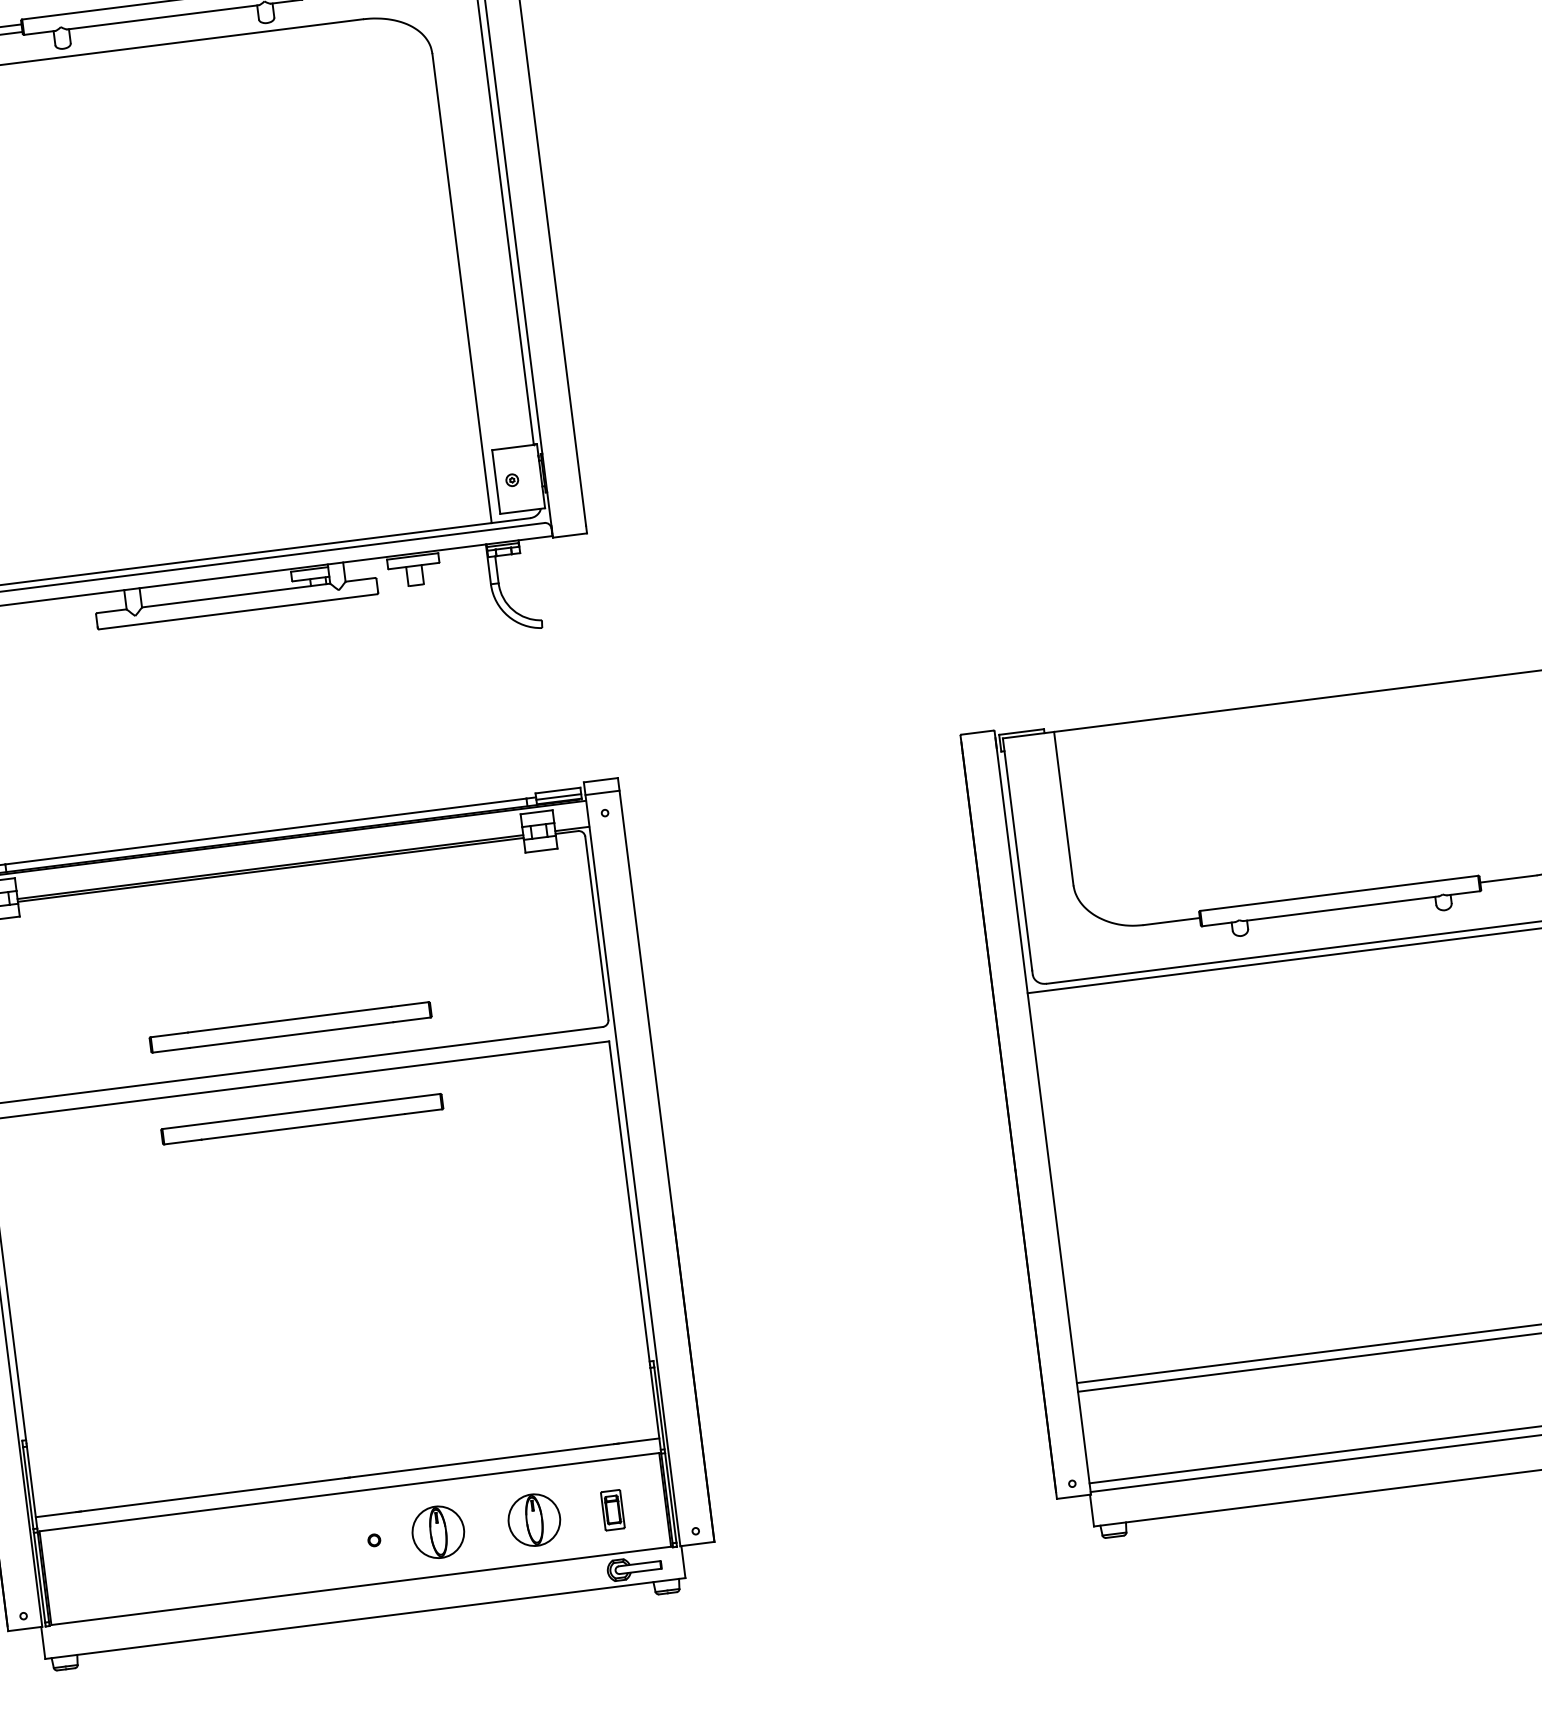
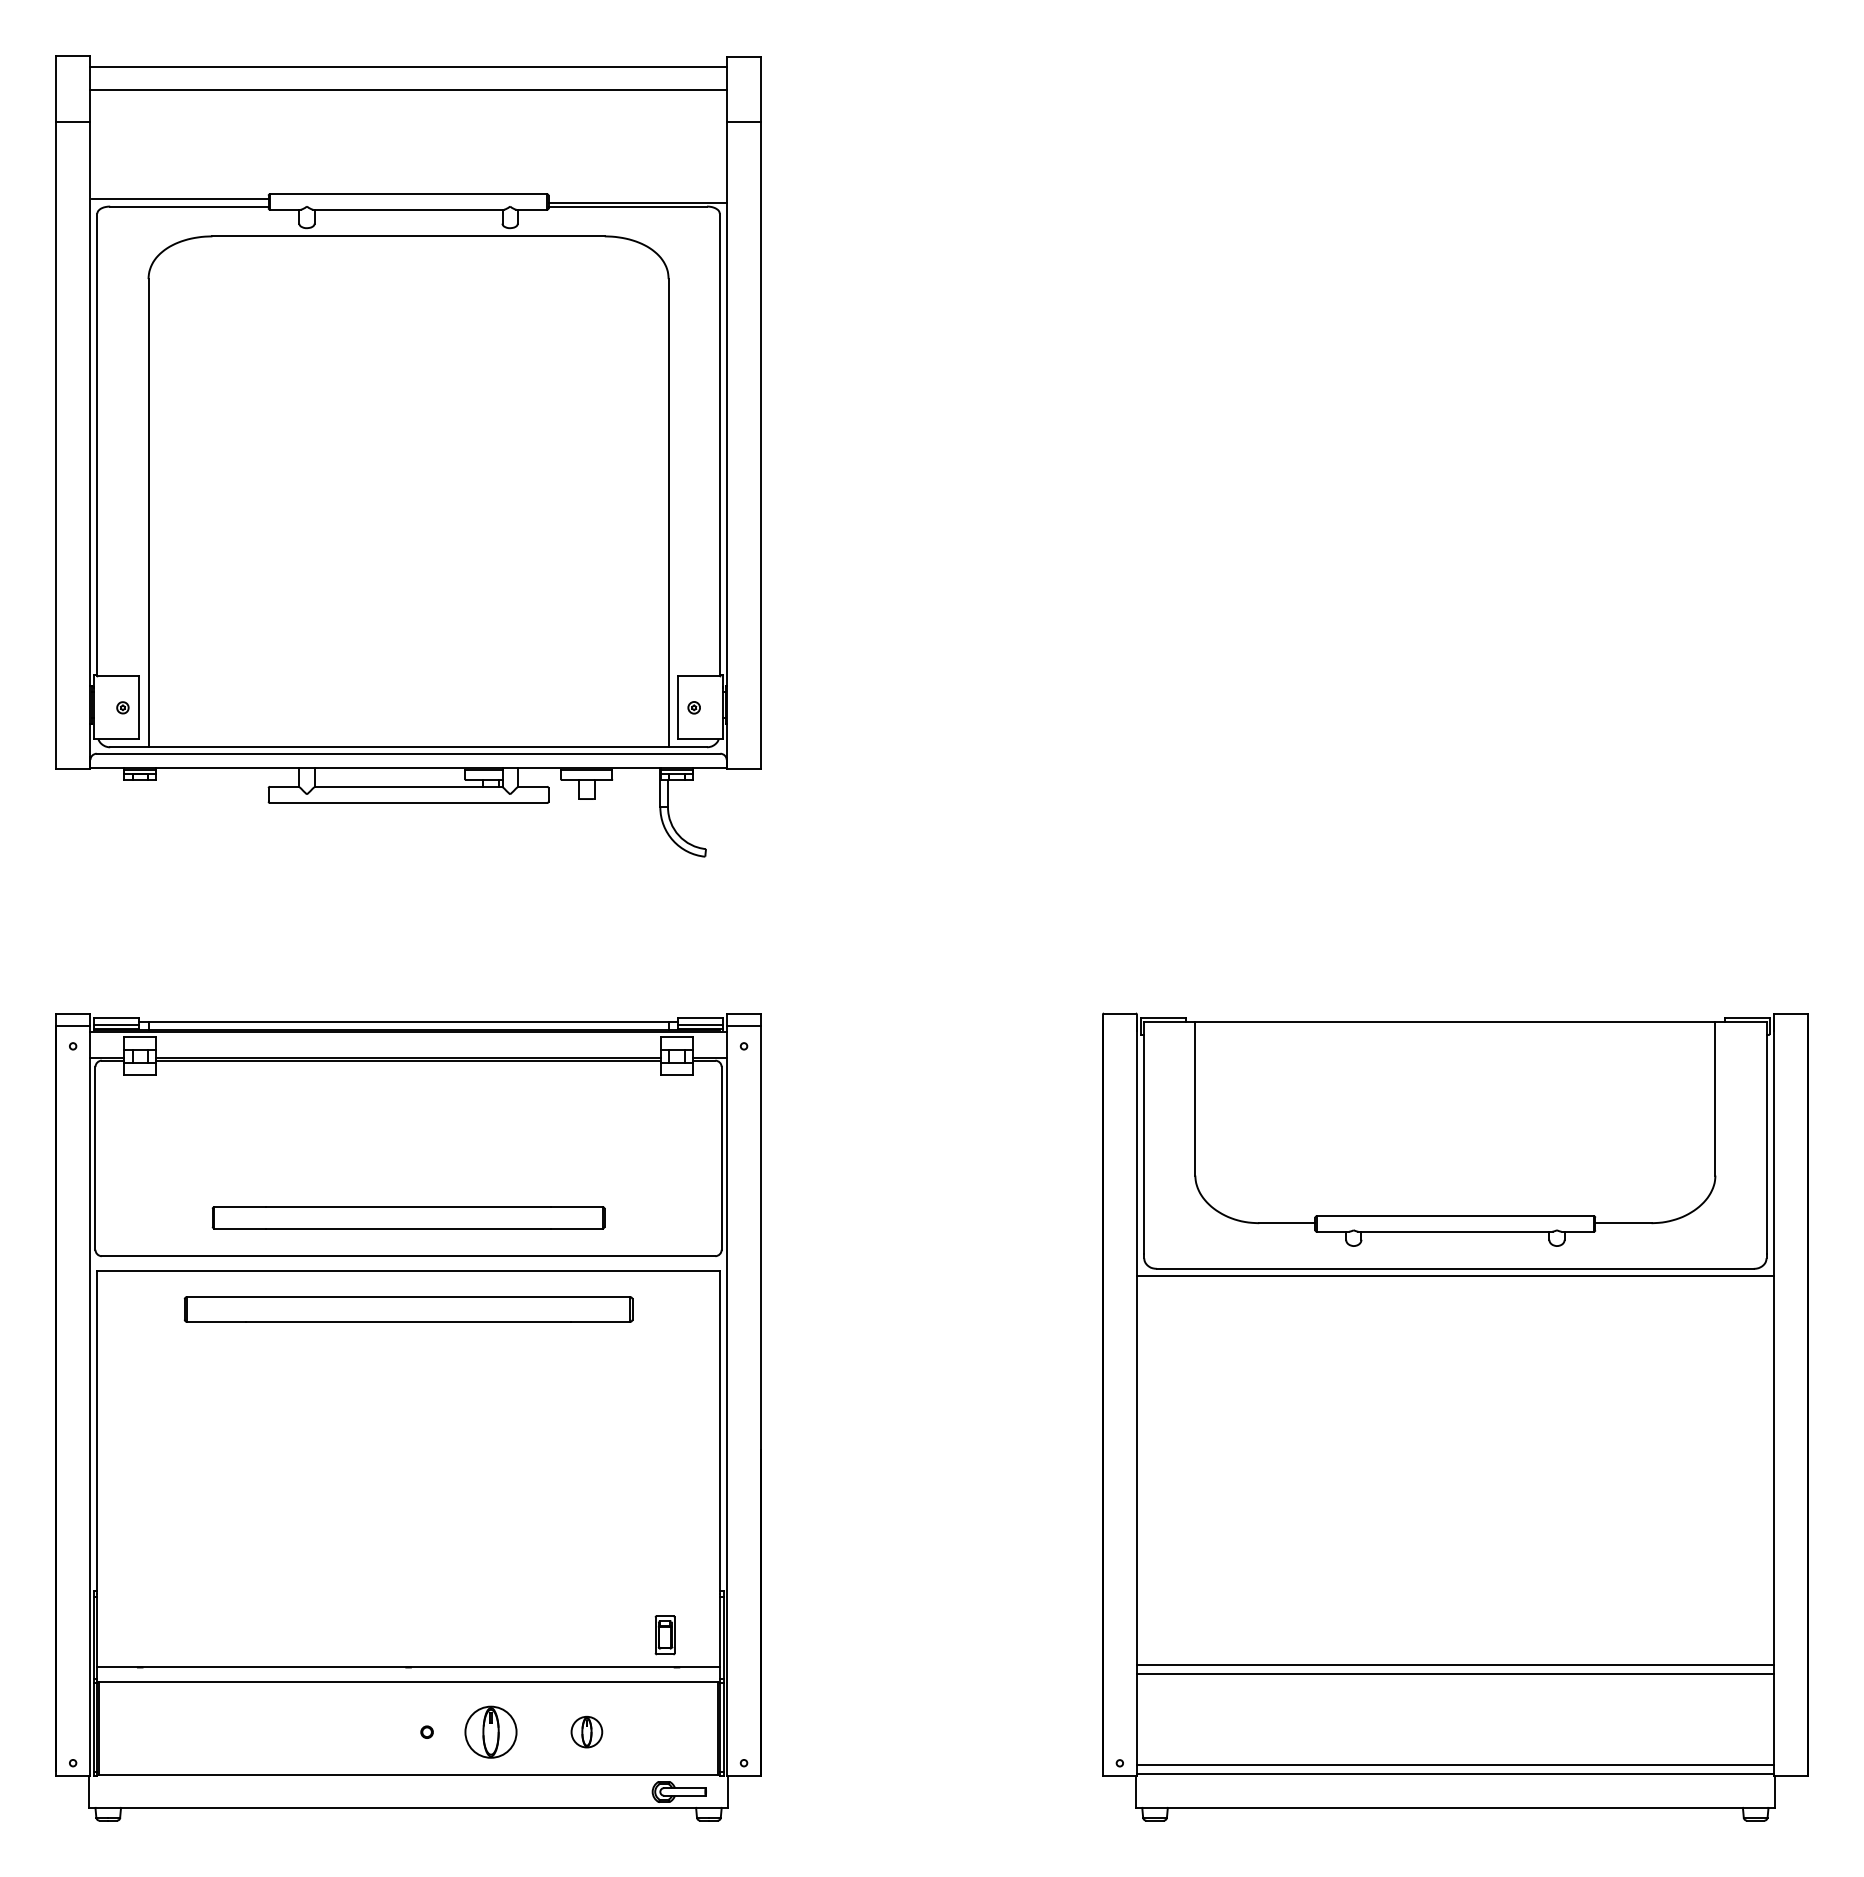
part: (290, 1027) -> (408, 1217), size x1.4
part: (302, 1119) -> (408, 1309), size x1.6
part: (612, 1510) -> (664, 1635), moved
part: (533, 1519) -> (586, 1731), size x0.6

